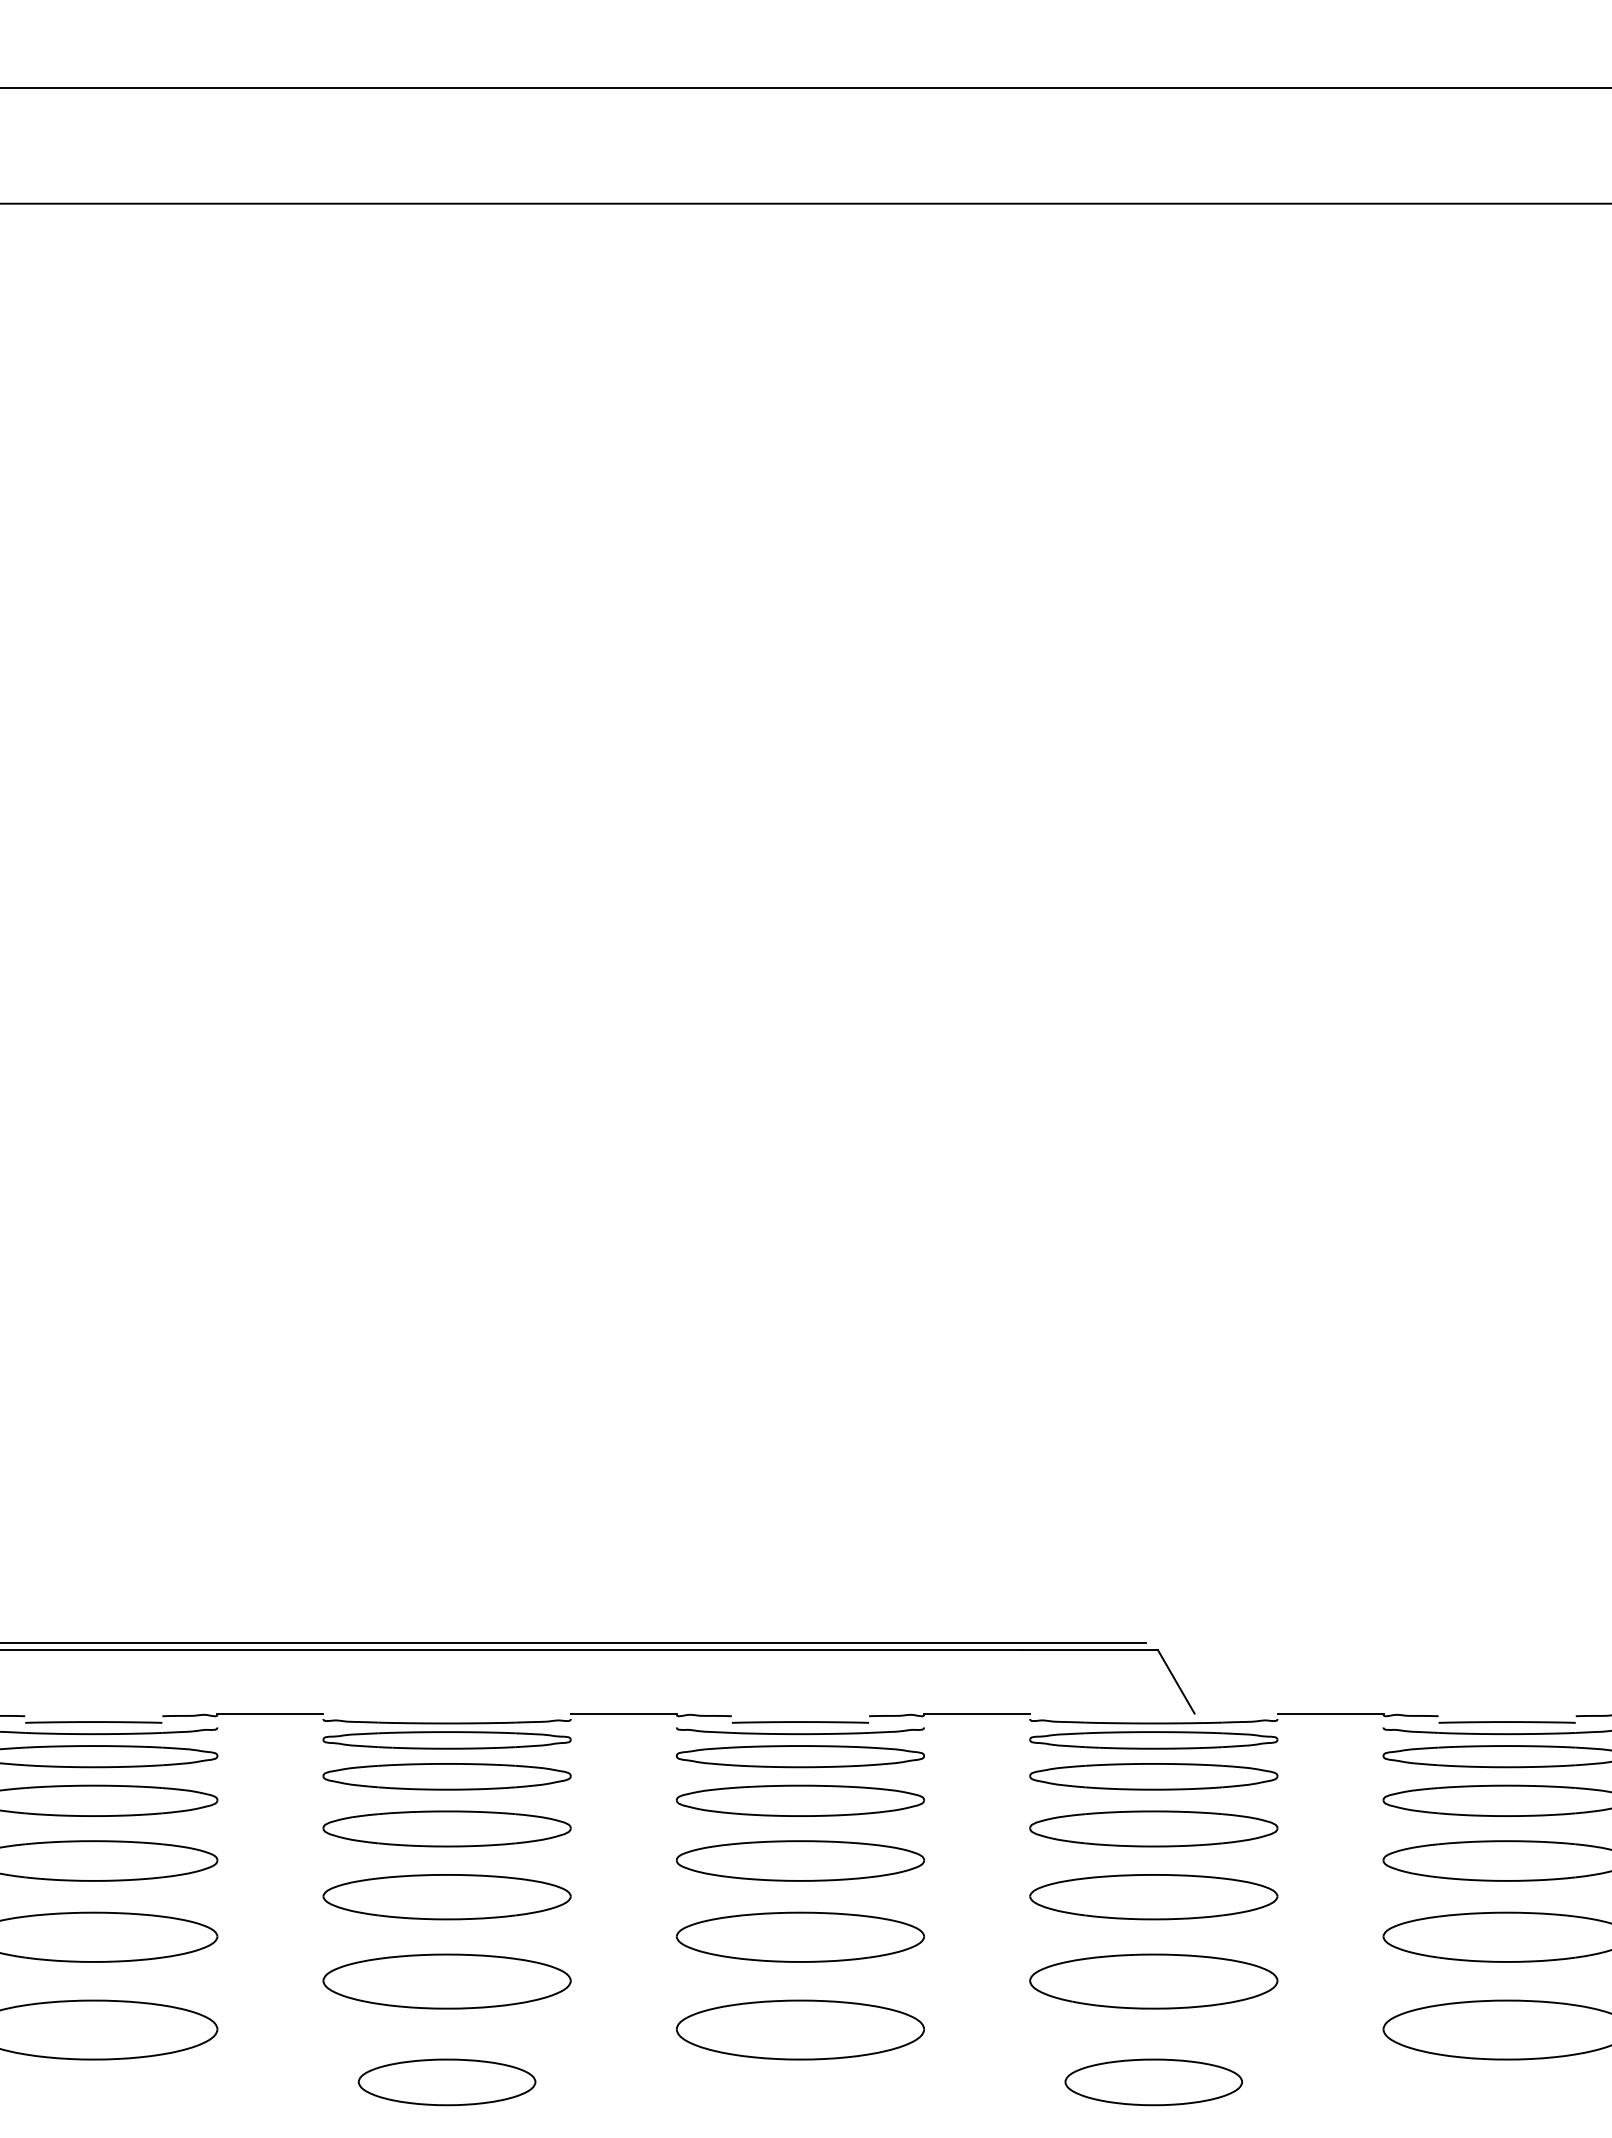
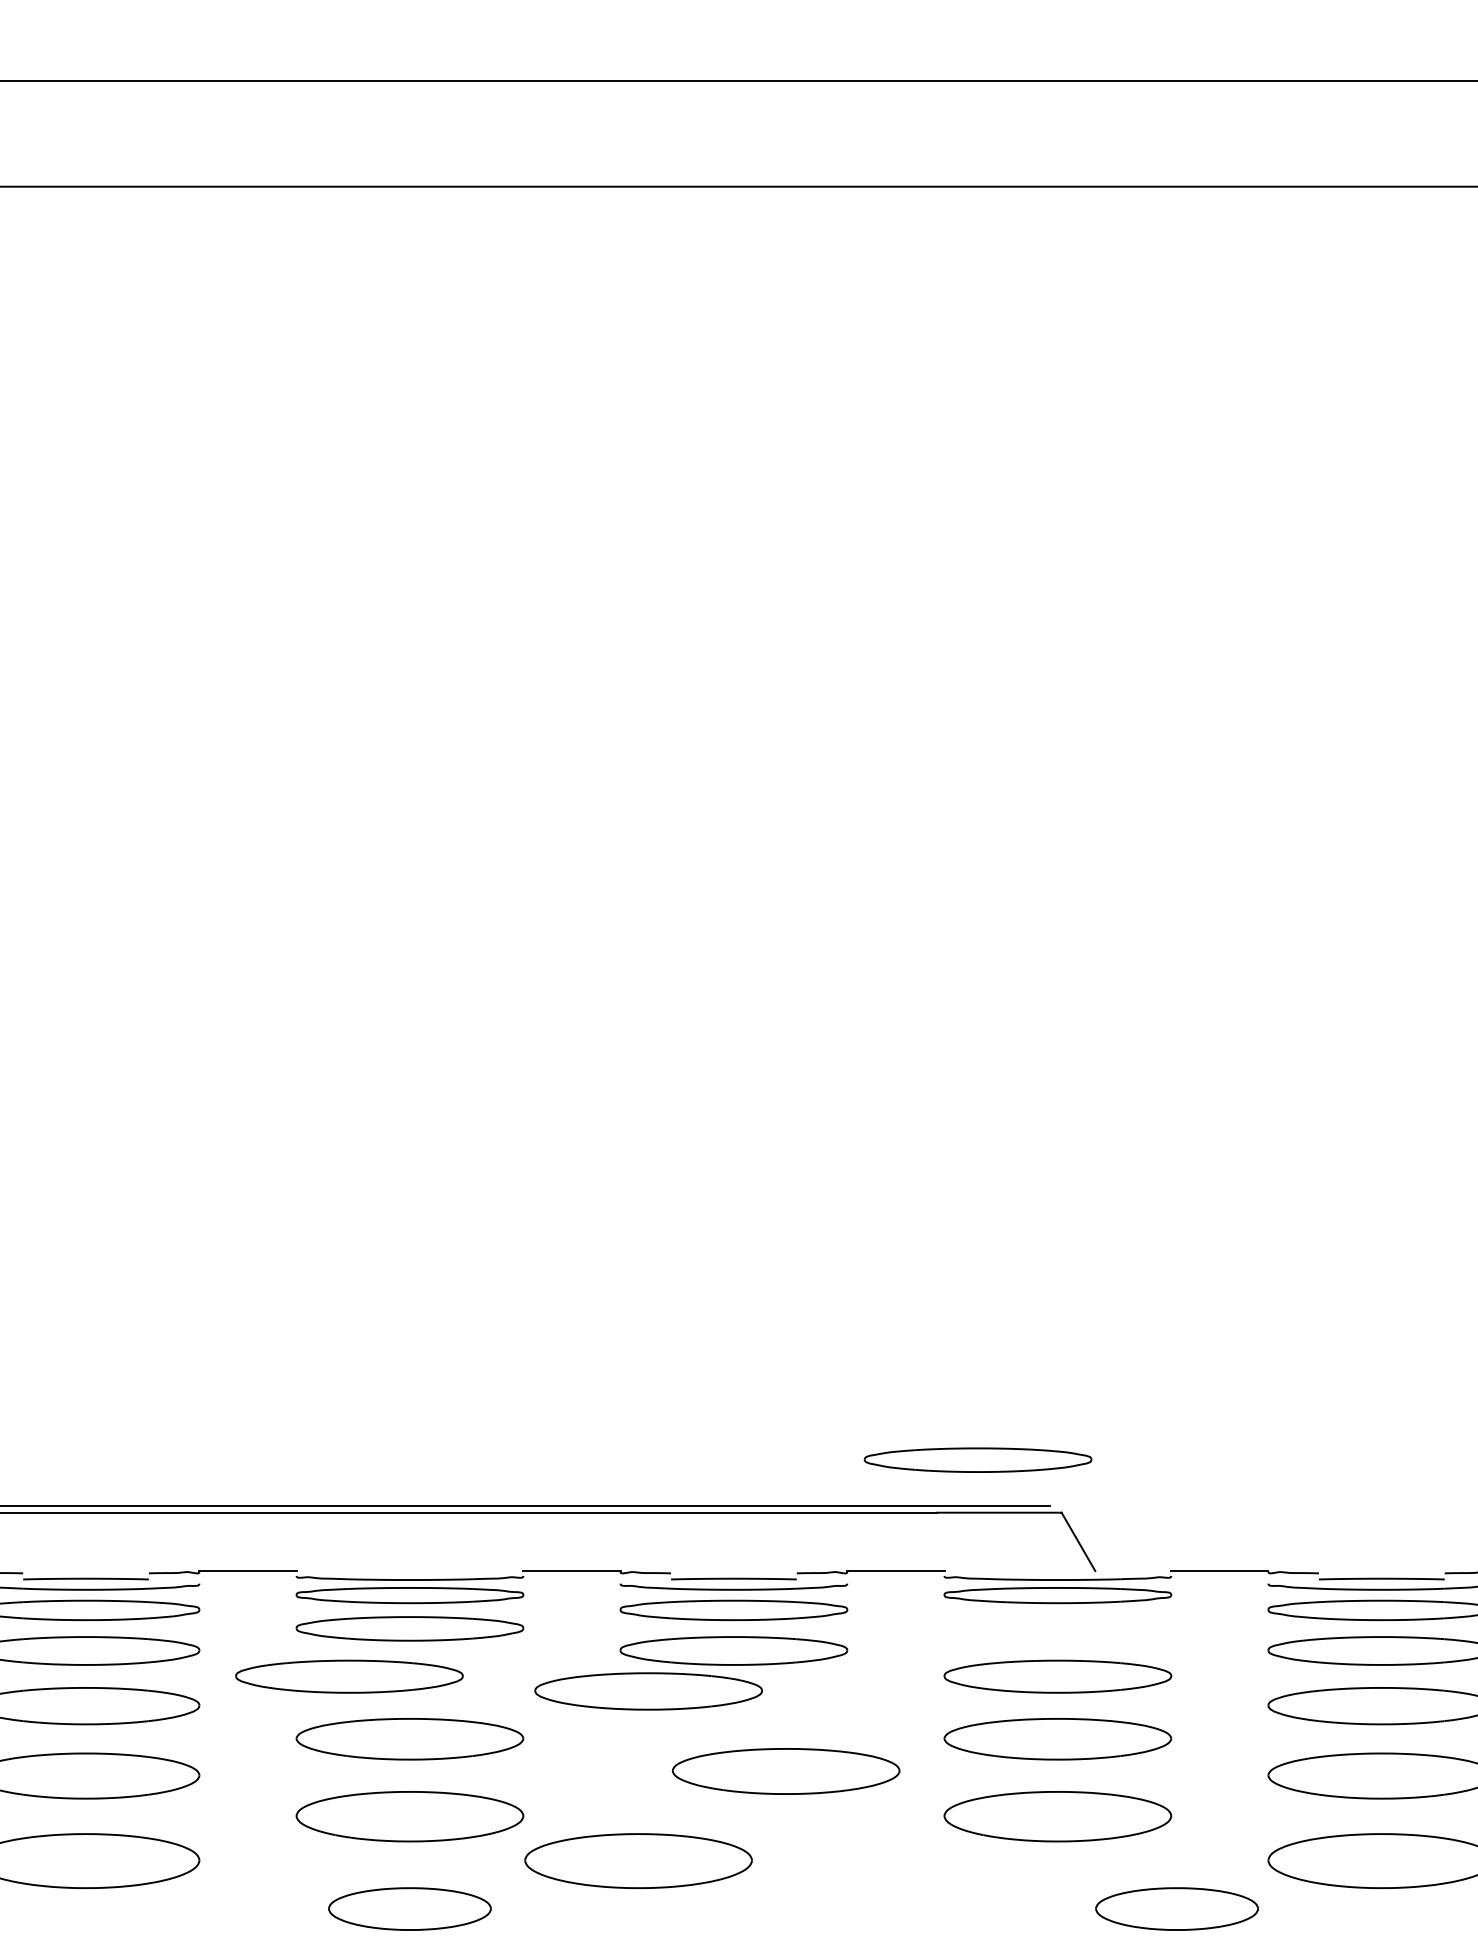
part: (1153, 1776) -> (977, 1459), moved
part: (446, 1828) -> (348, 1676), moved
part: (799, 1860) -> (647, 1690), moved
part: (799, 1936) -> (785, 1770), moved
part: (799, 2029) -> (637, 1860), moved
part: (1153, 2082) -> (1176, 1909), moved

